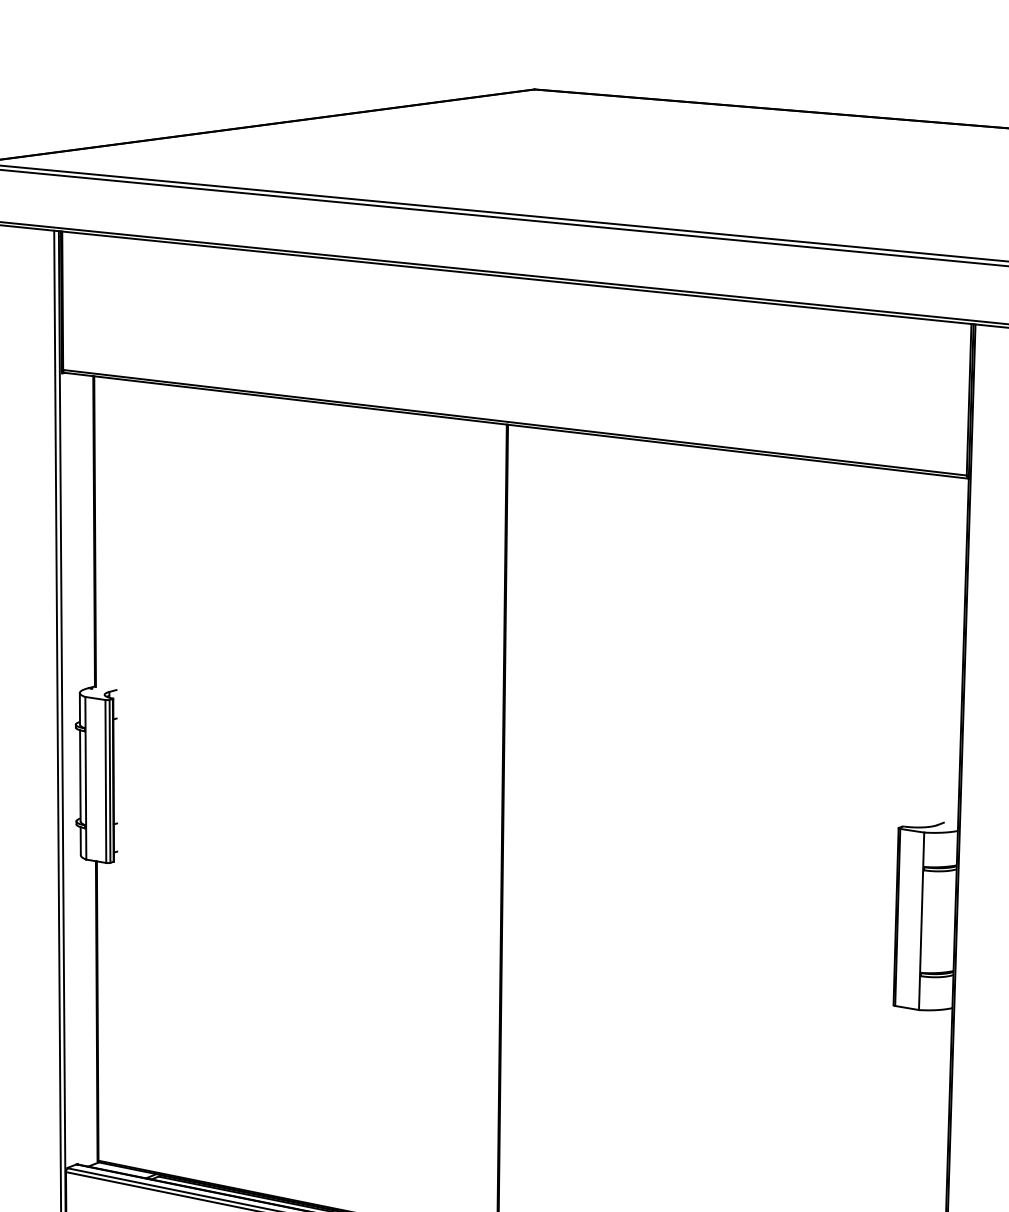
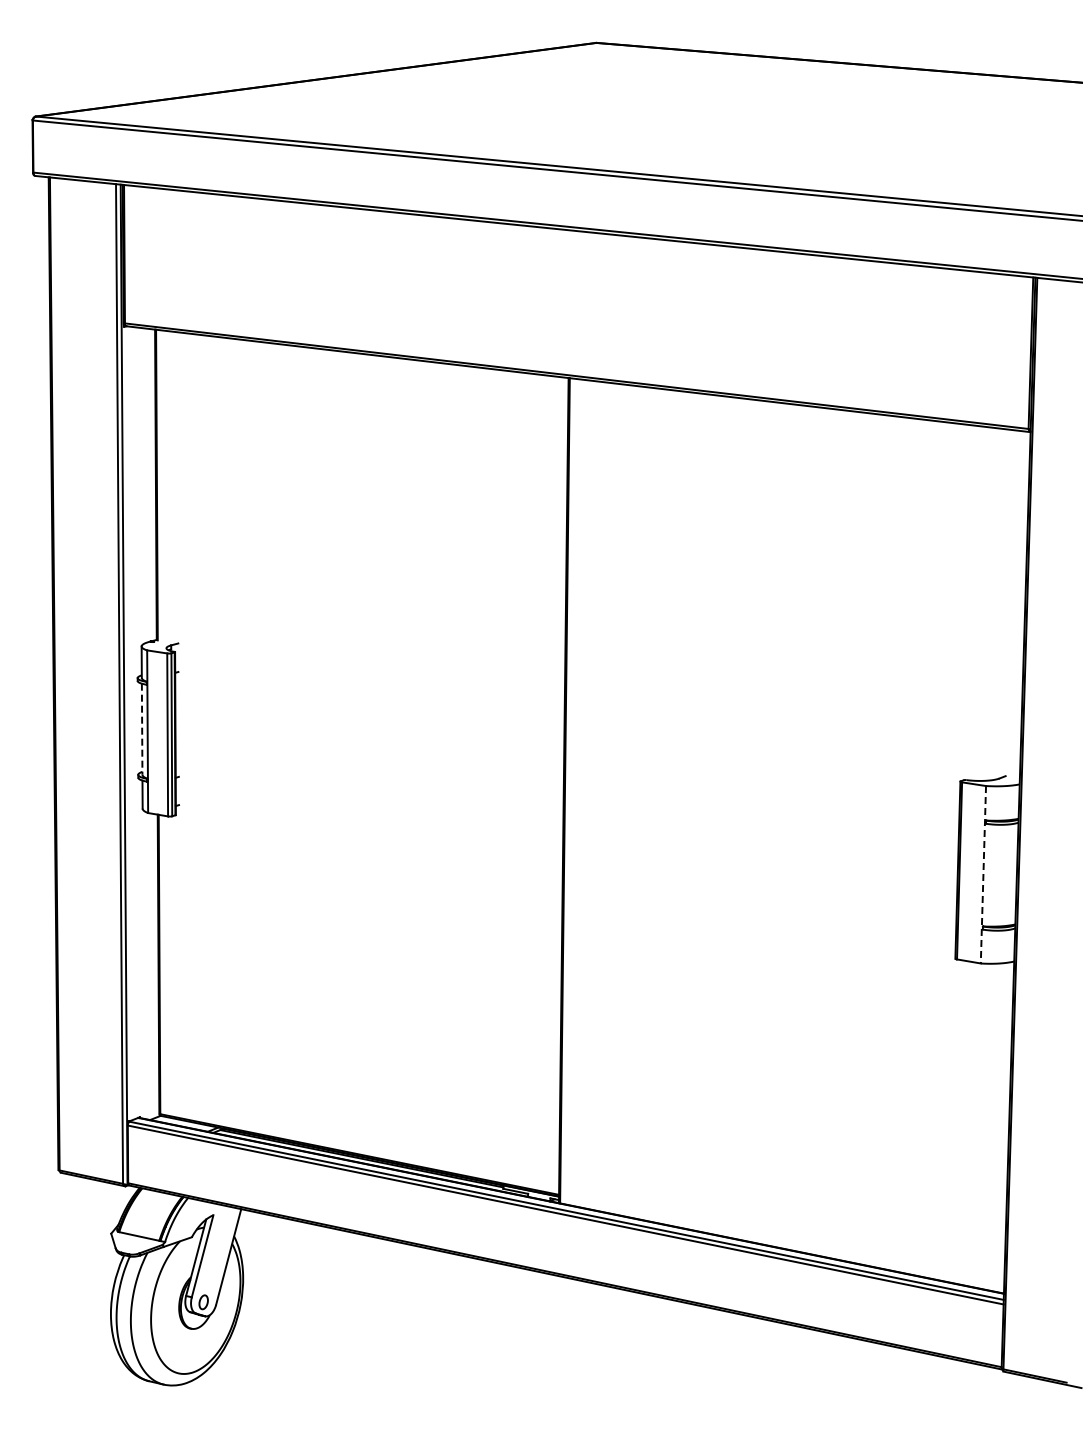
line: (80, 776) -> (142, 729), solid -> dashed
line: (921, 921) -> (983, 874), solid -> dashed

